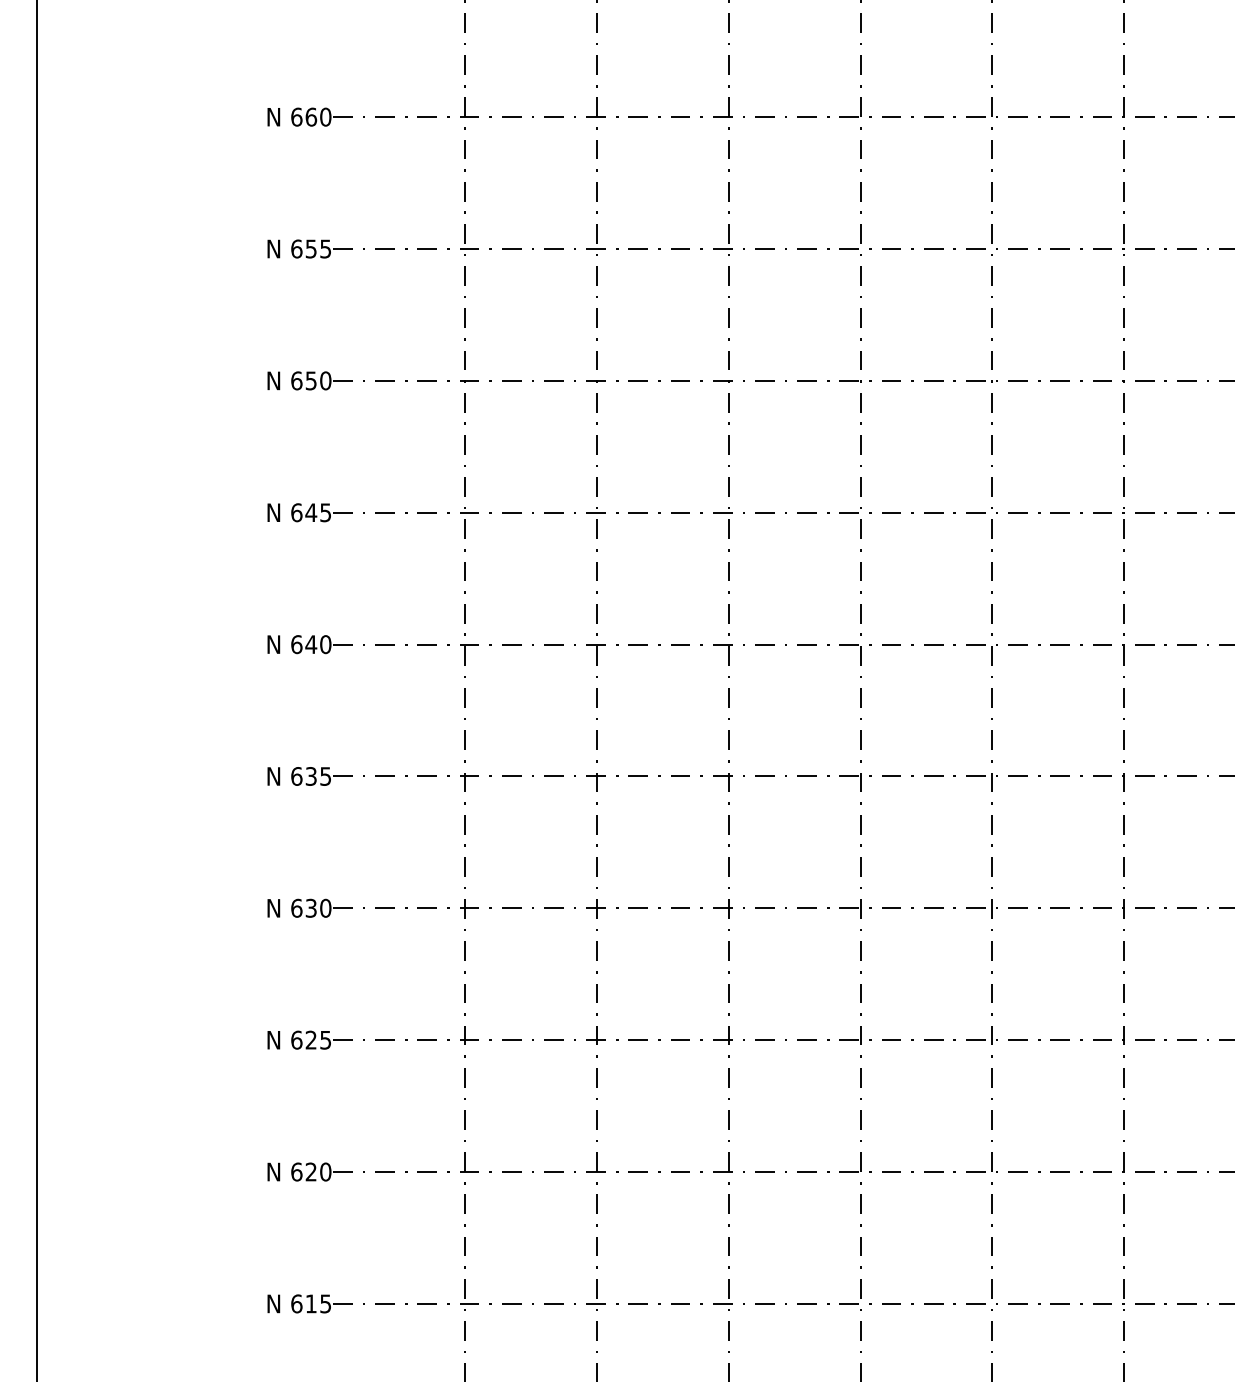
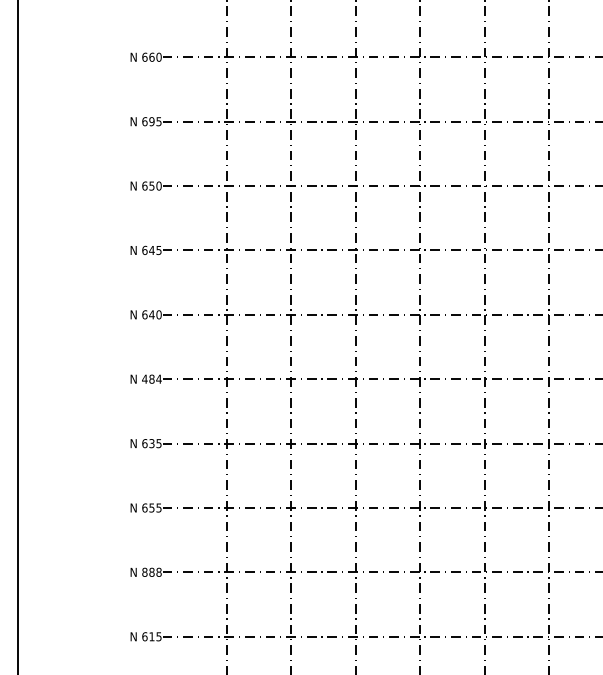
text: (310, 248) -> (151, 121), 655 -> 695
text: (310, 774) -> (151, 378), 635 -> 484
text: (324, 908) -> (158, 443), 630 -> 635
text: (310, 1039) -> (151, 507), 625 -> 655
text: (310, 1170) -> (151, 571), 620 -> 888

